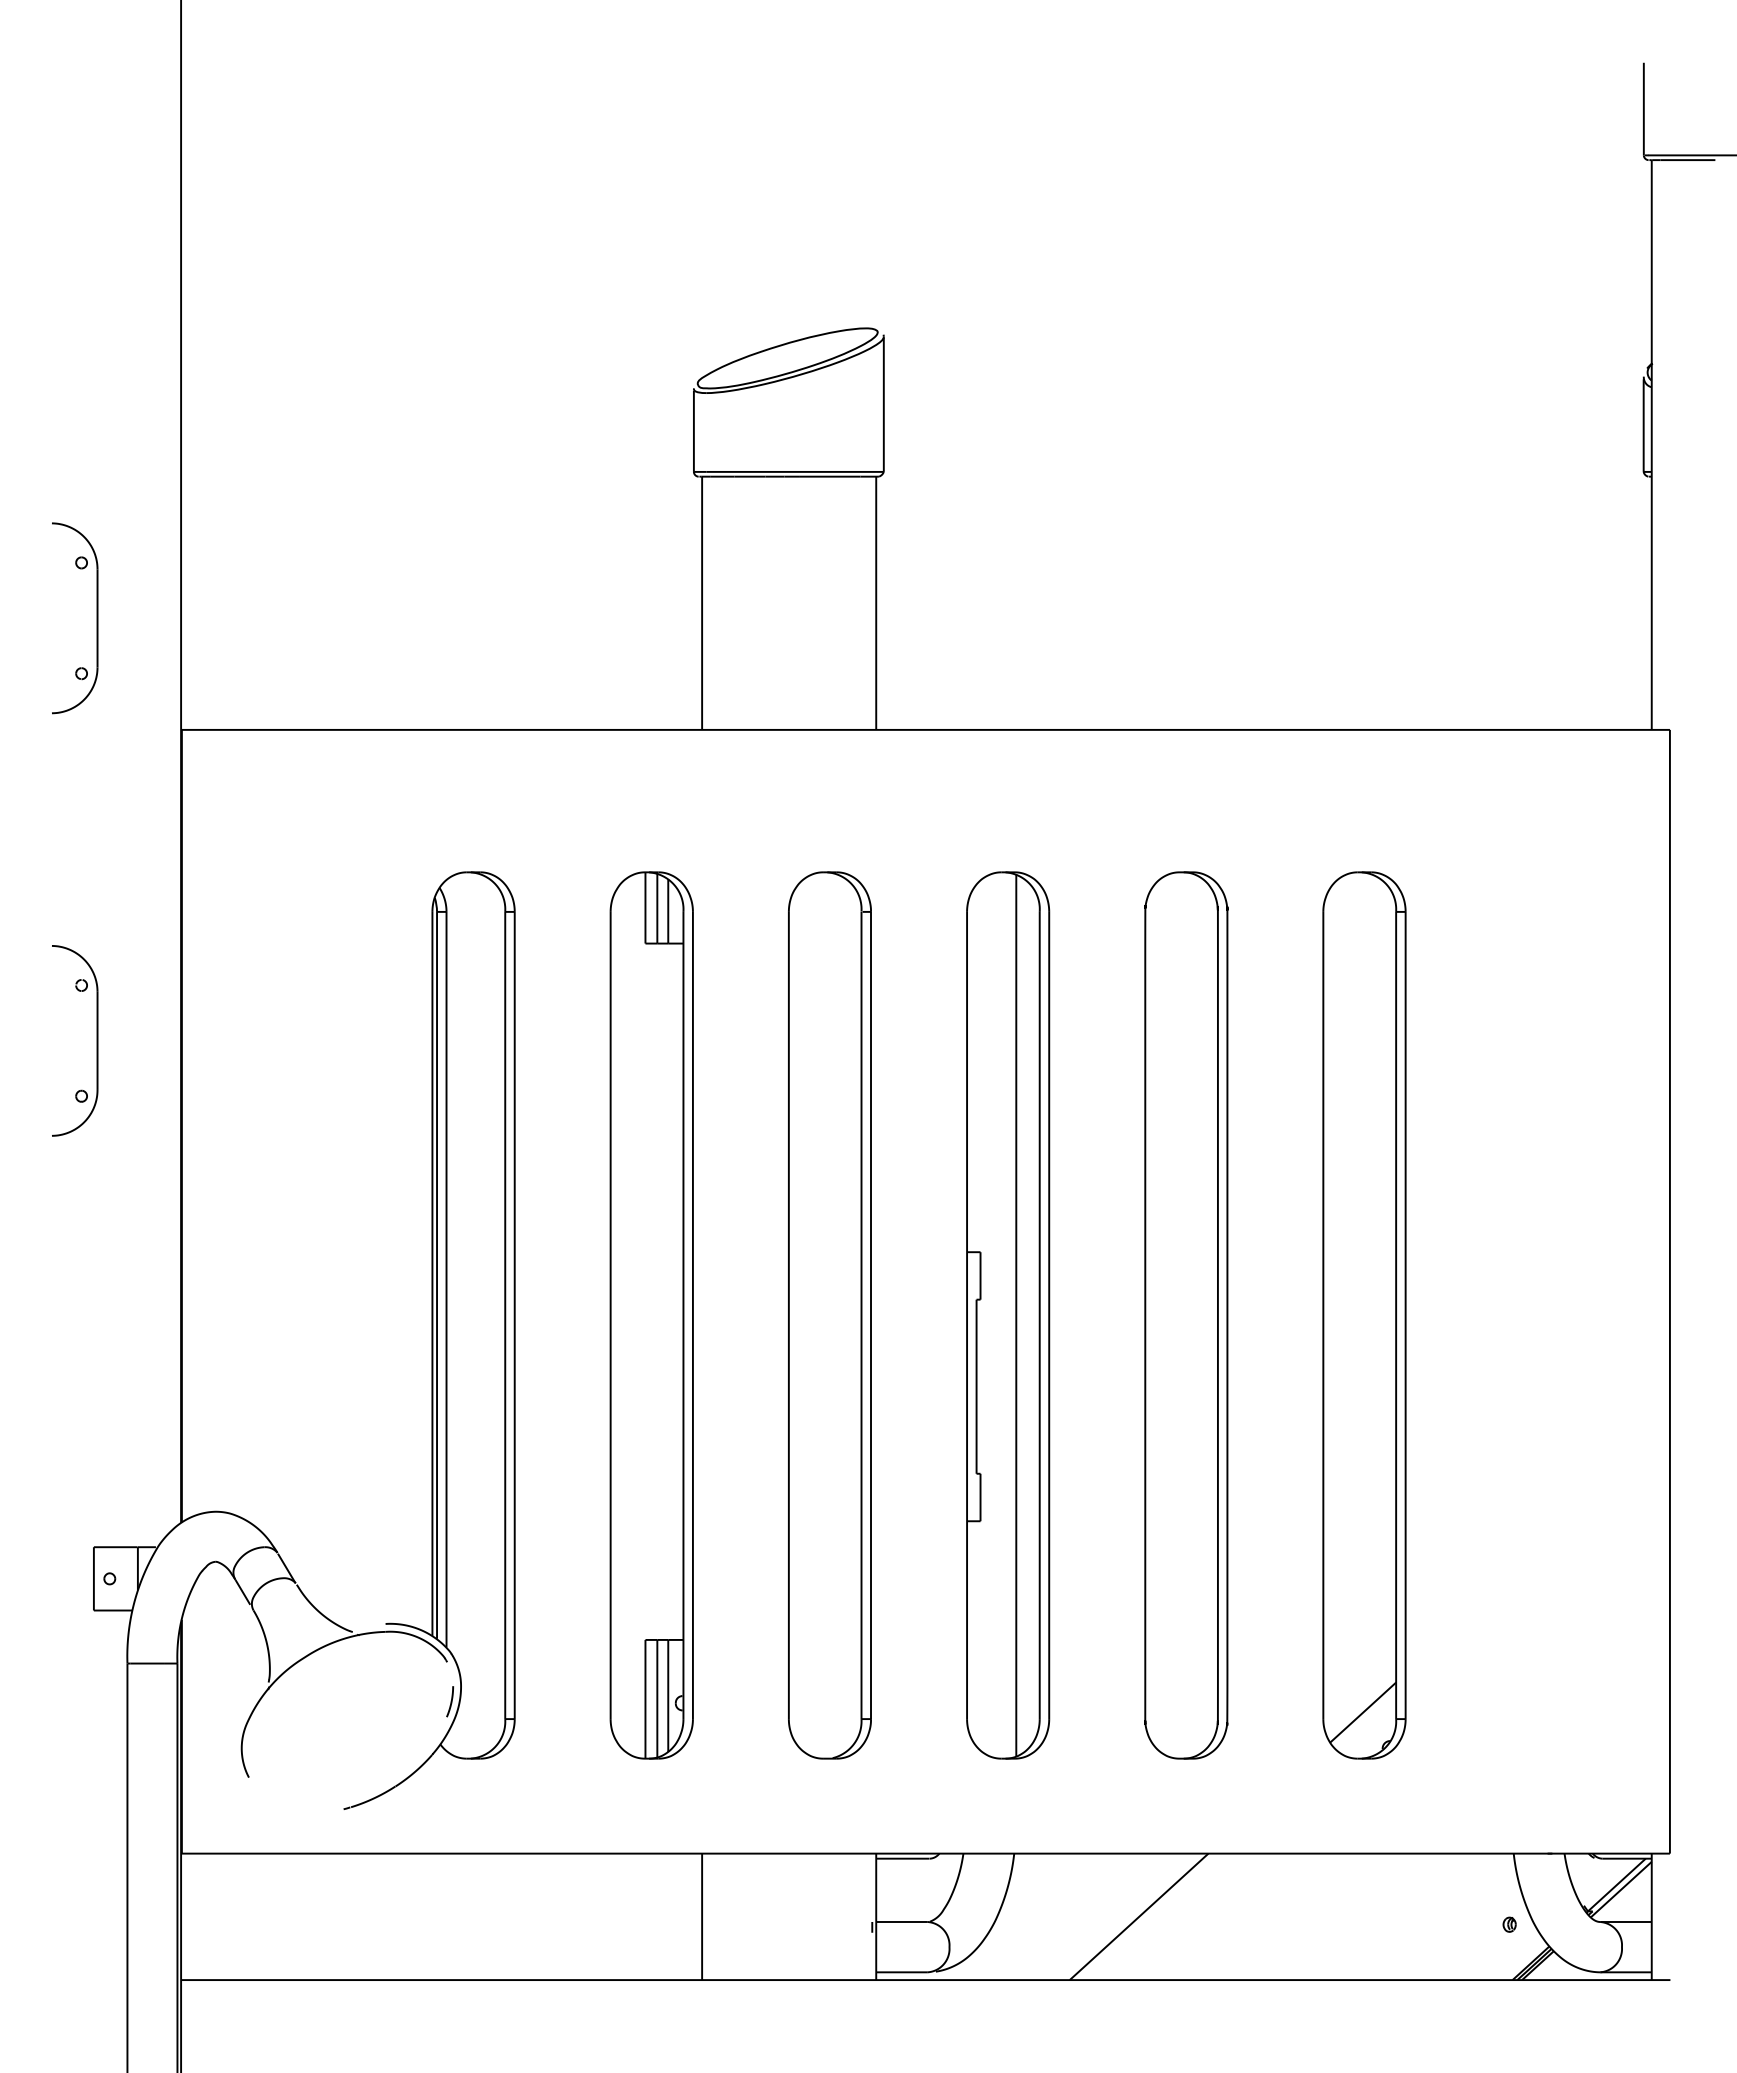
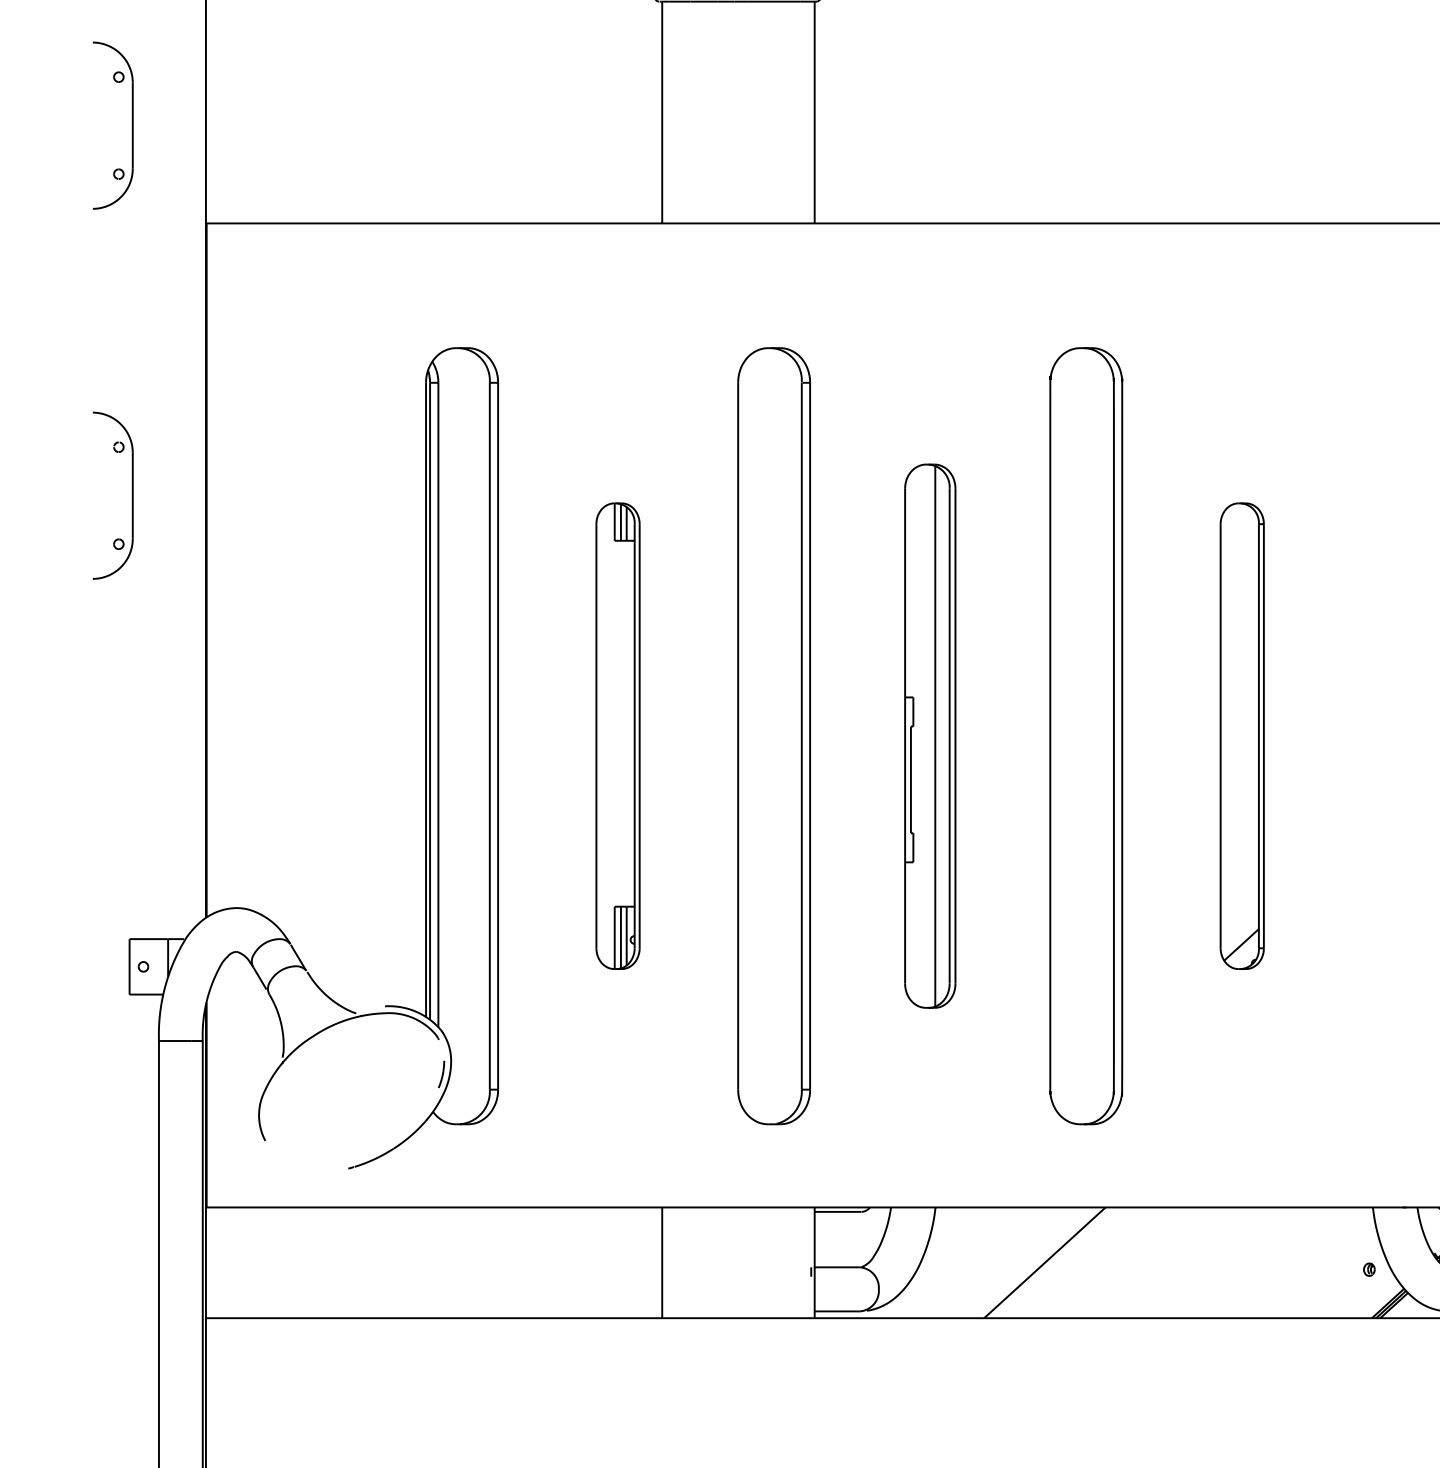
part: (651, 1315) -> (617, 736), size x0.6
part: (1008, 1315) -> (930, 736), size x0.7
part: (1364, 1315) -> (1242, 736), size x0.6

